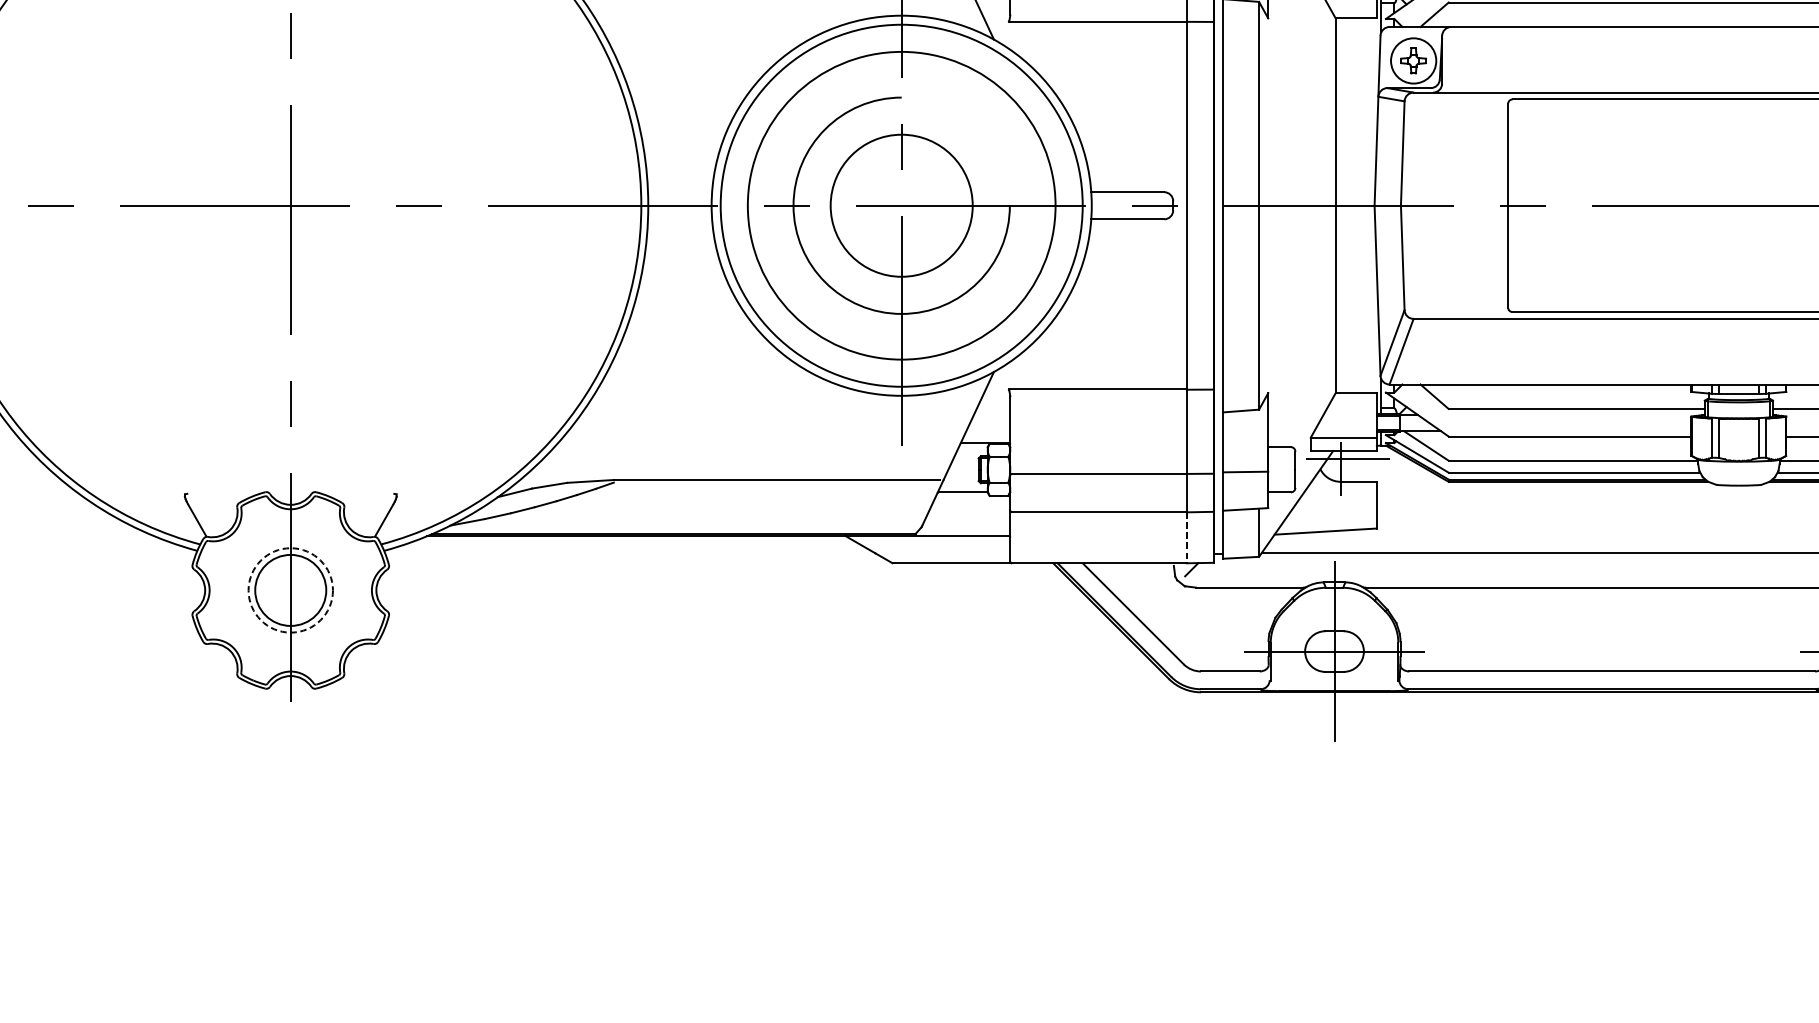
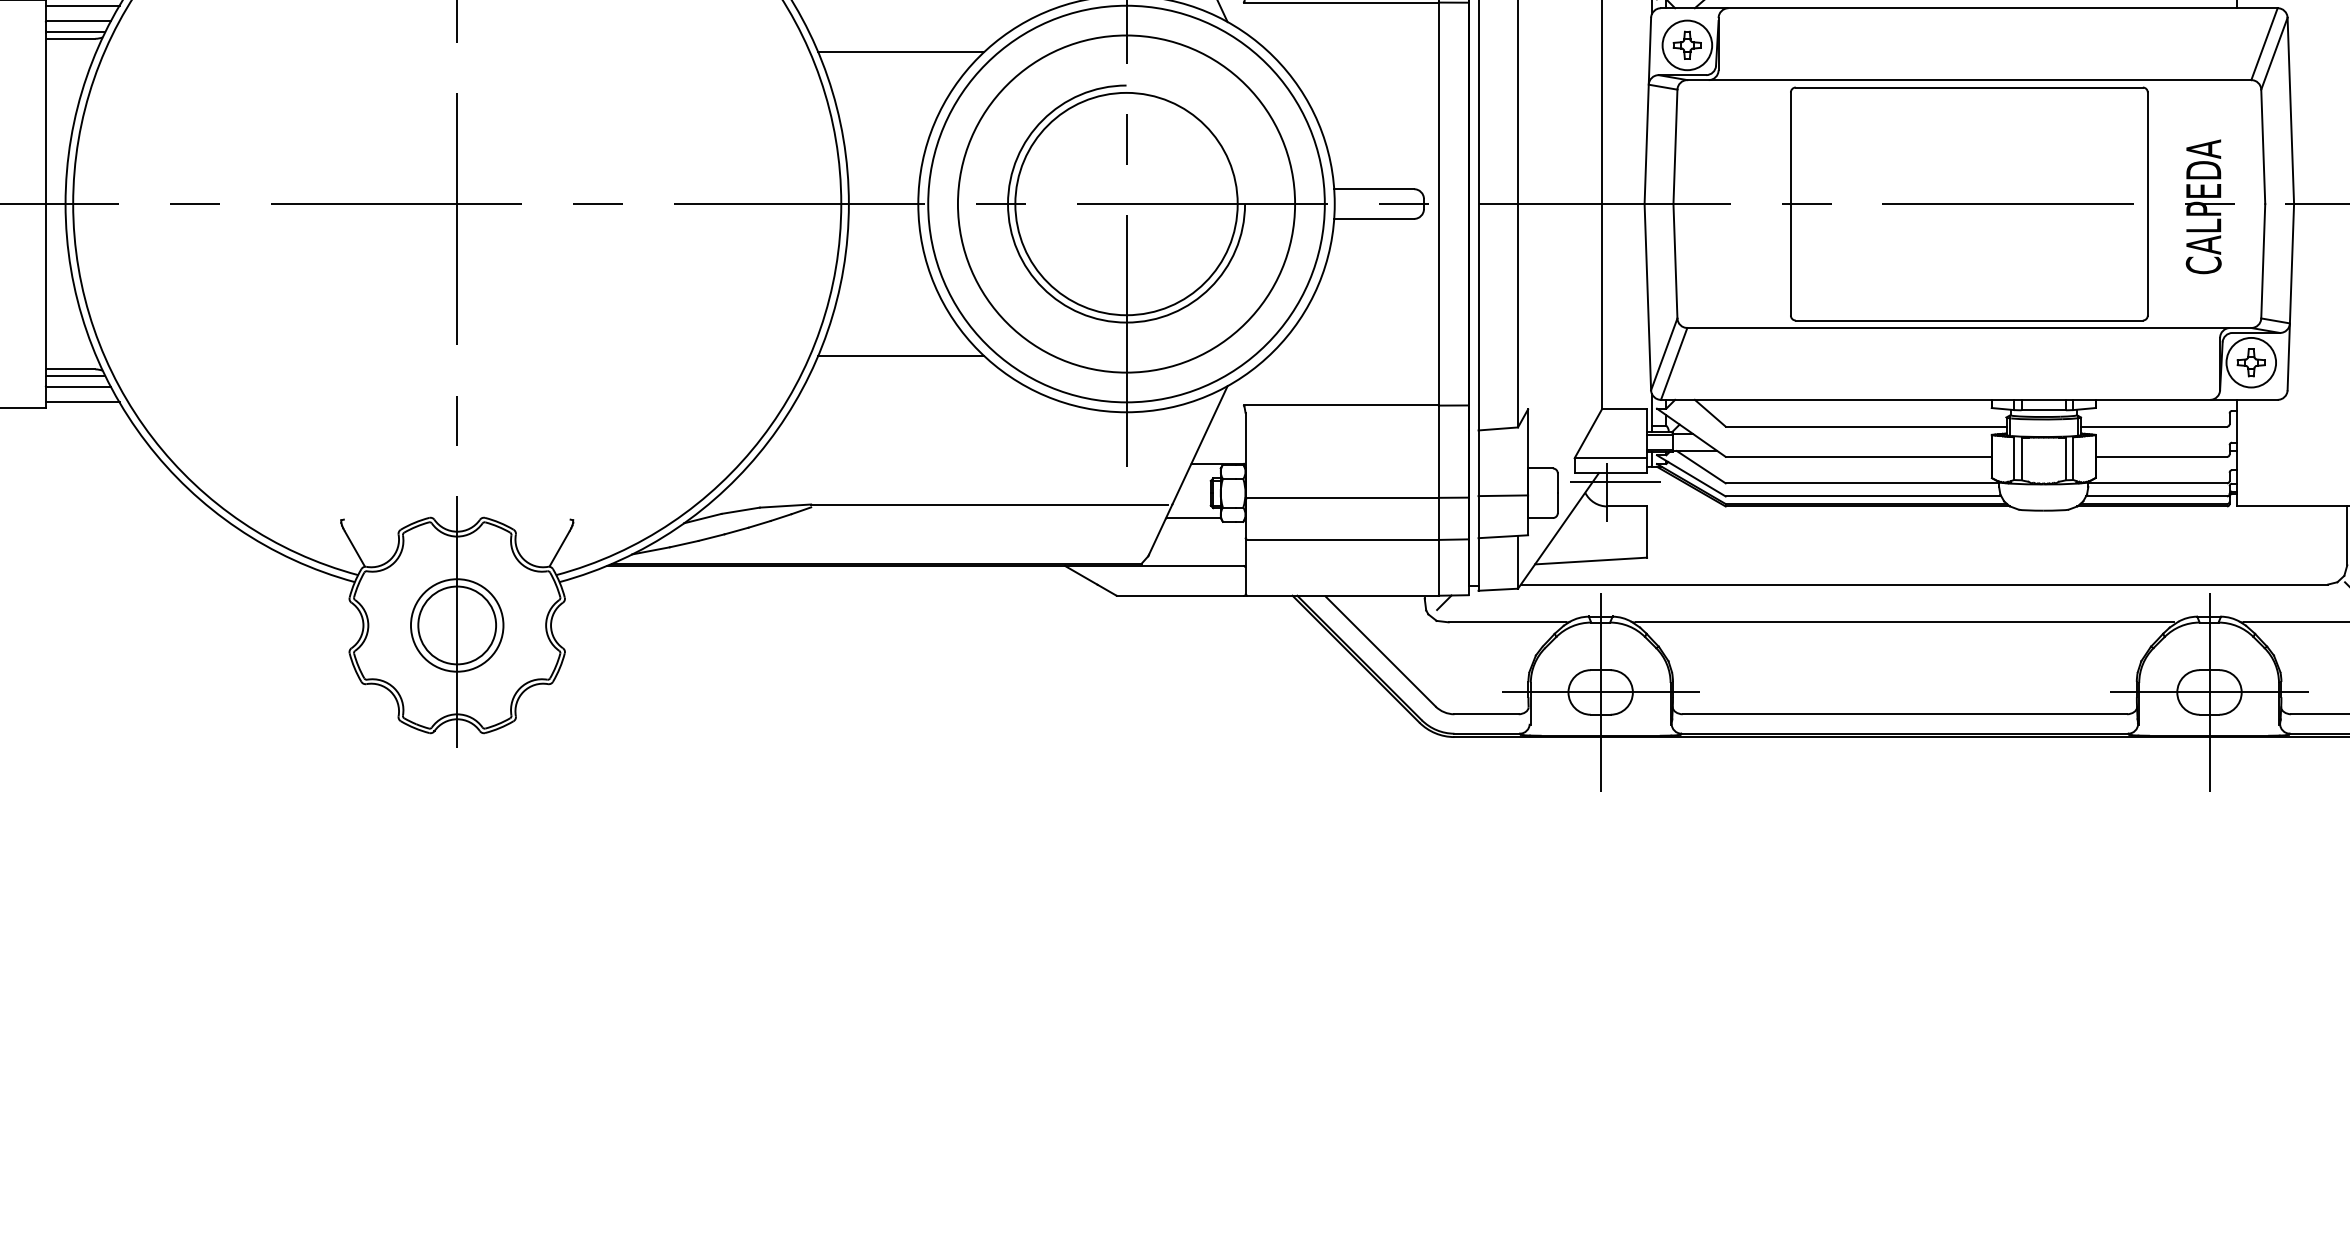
line: (696, 67) -> (901, 52), added
circle: (901, 205) -> (1126, 203), size x1.43
line: (696, 344) -> (901, 355), added
line: (1186, 537) -> (1438, 567), dashed -> solid
circle: (290, 590) -> (456, 625), dashed -> solid

